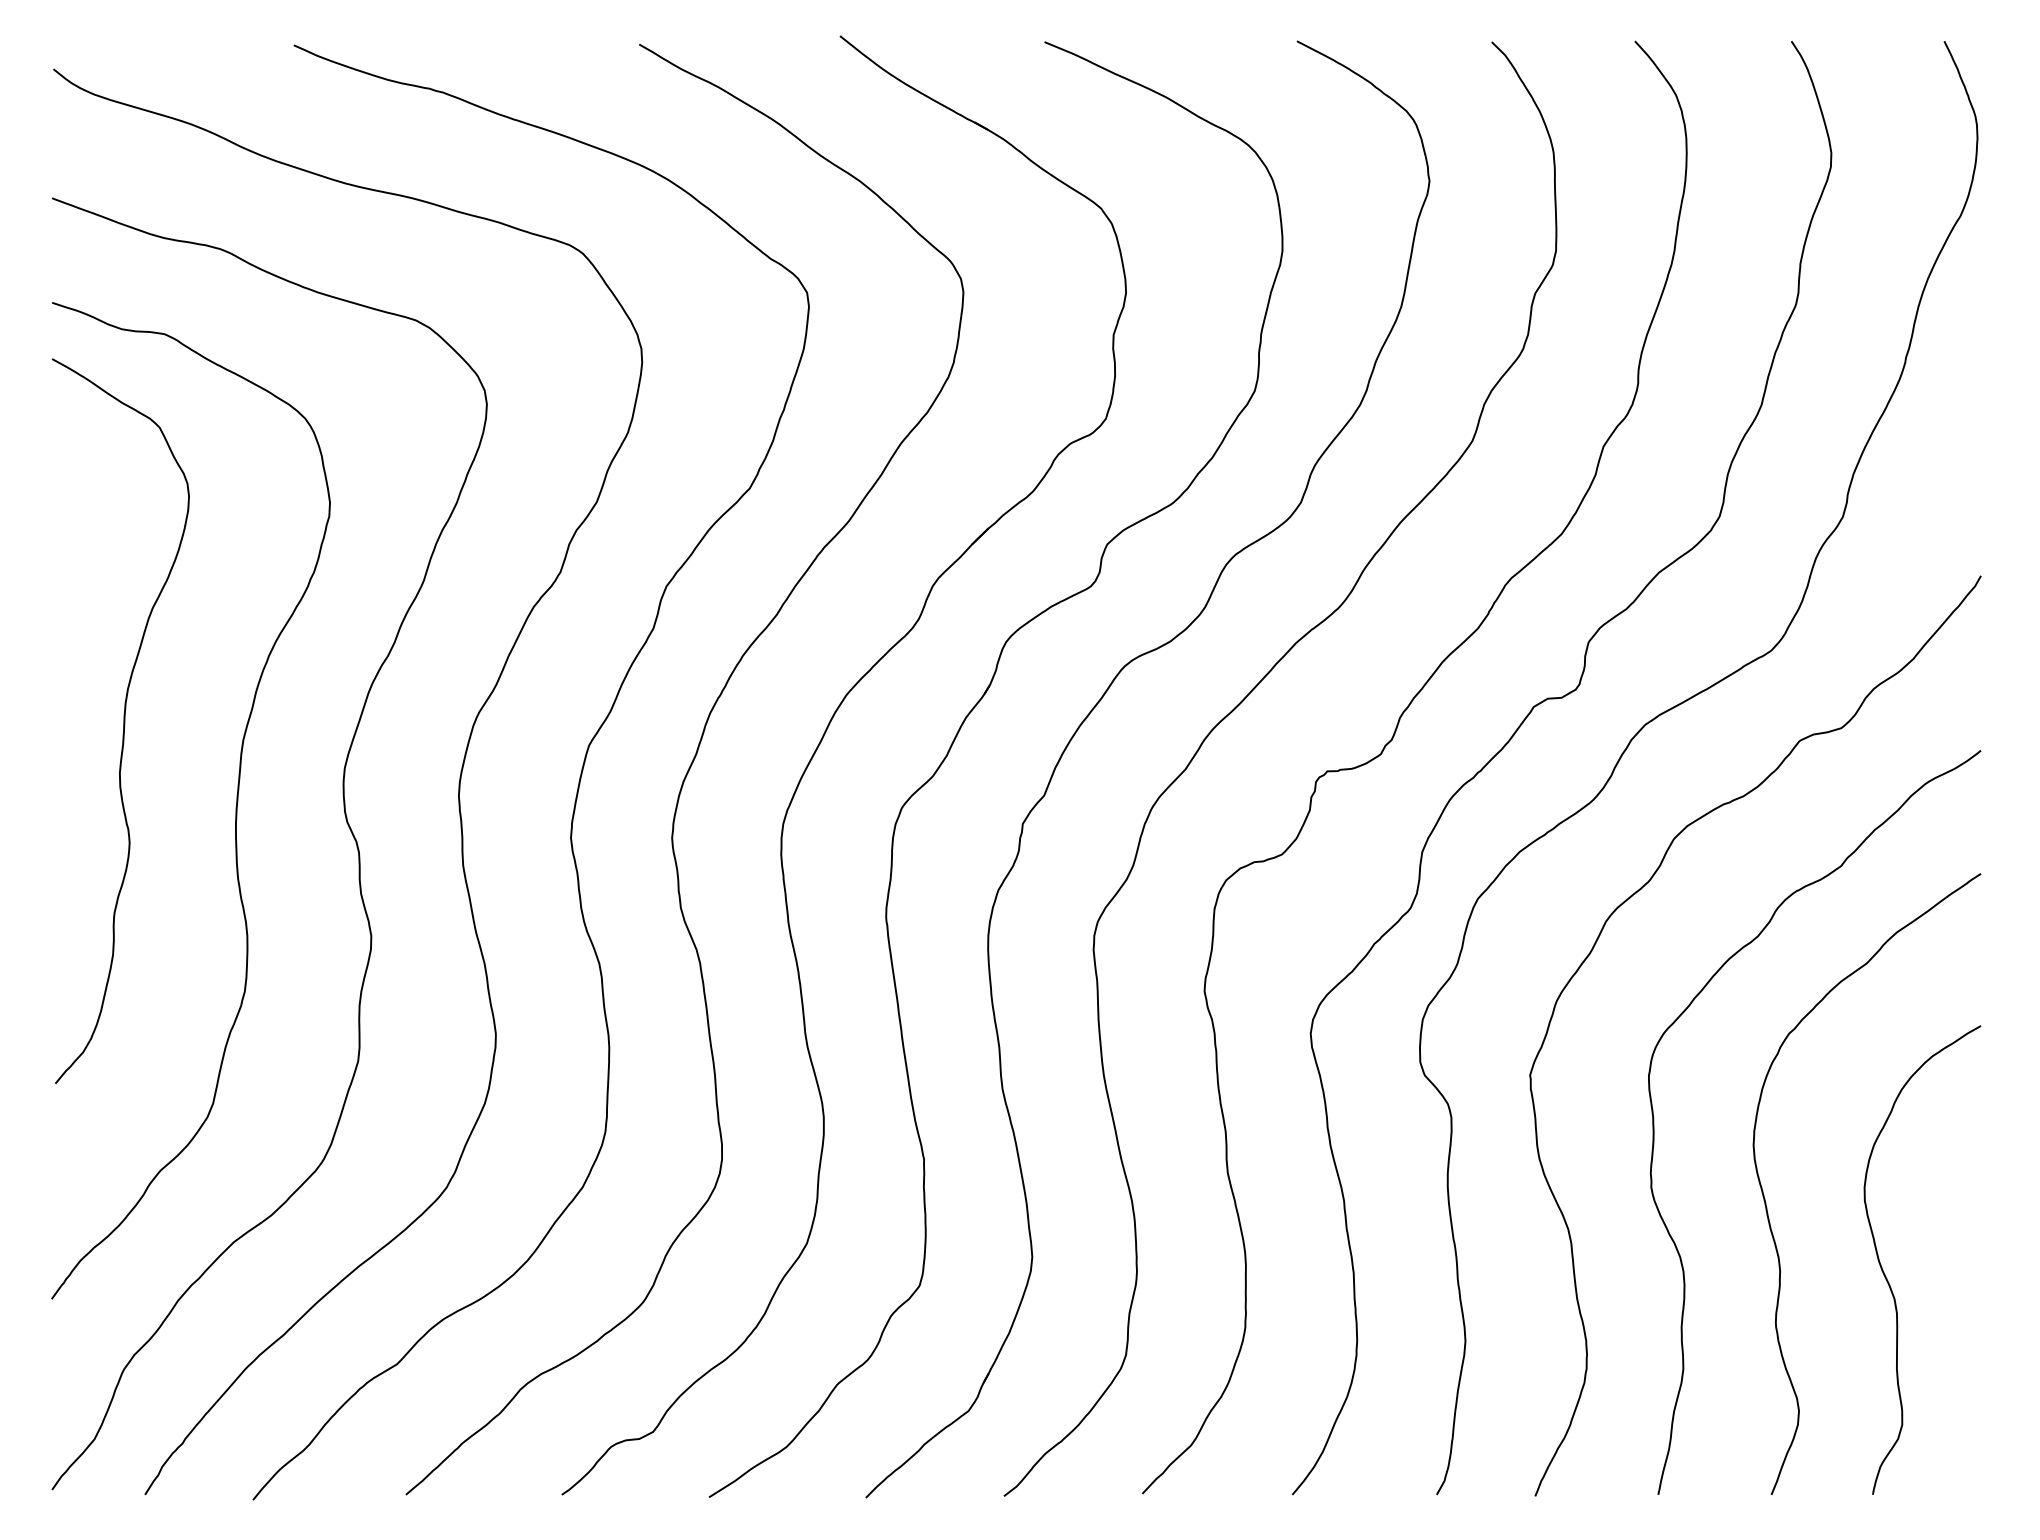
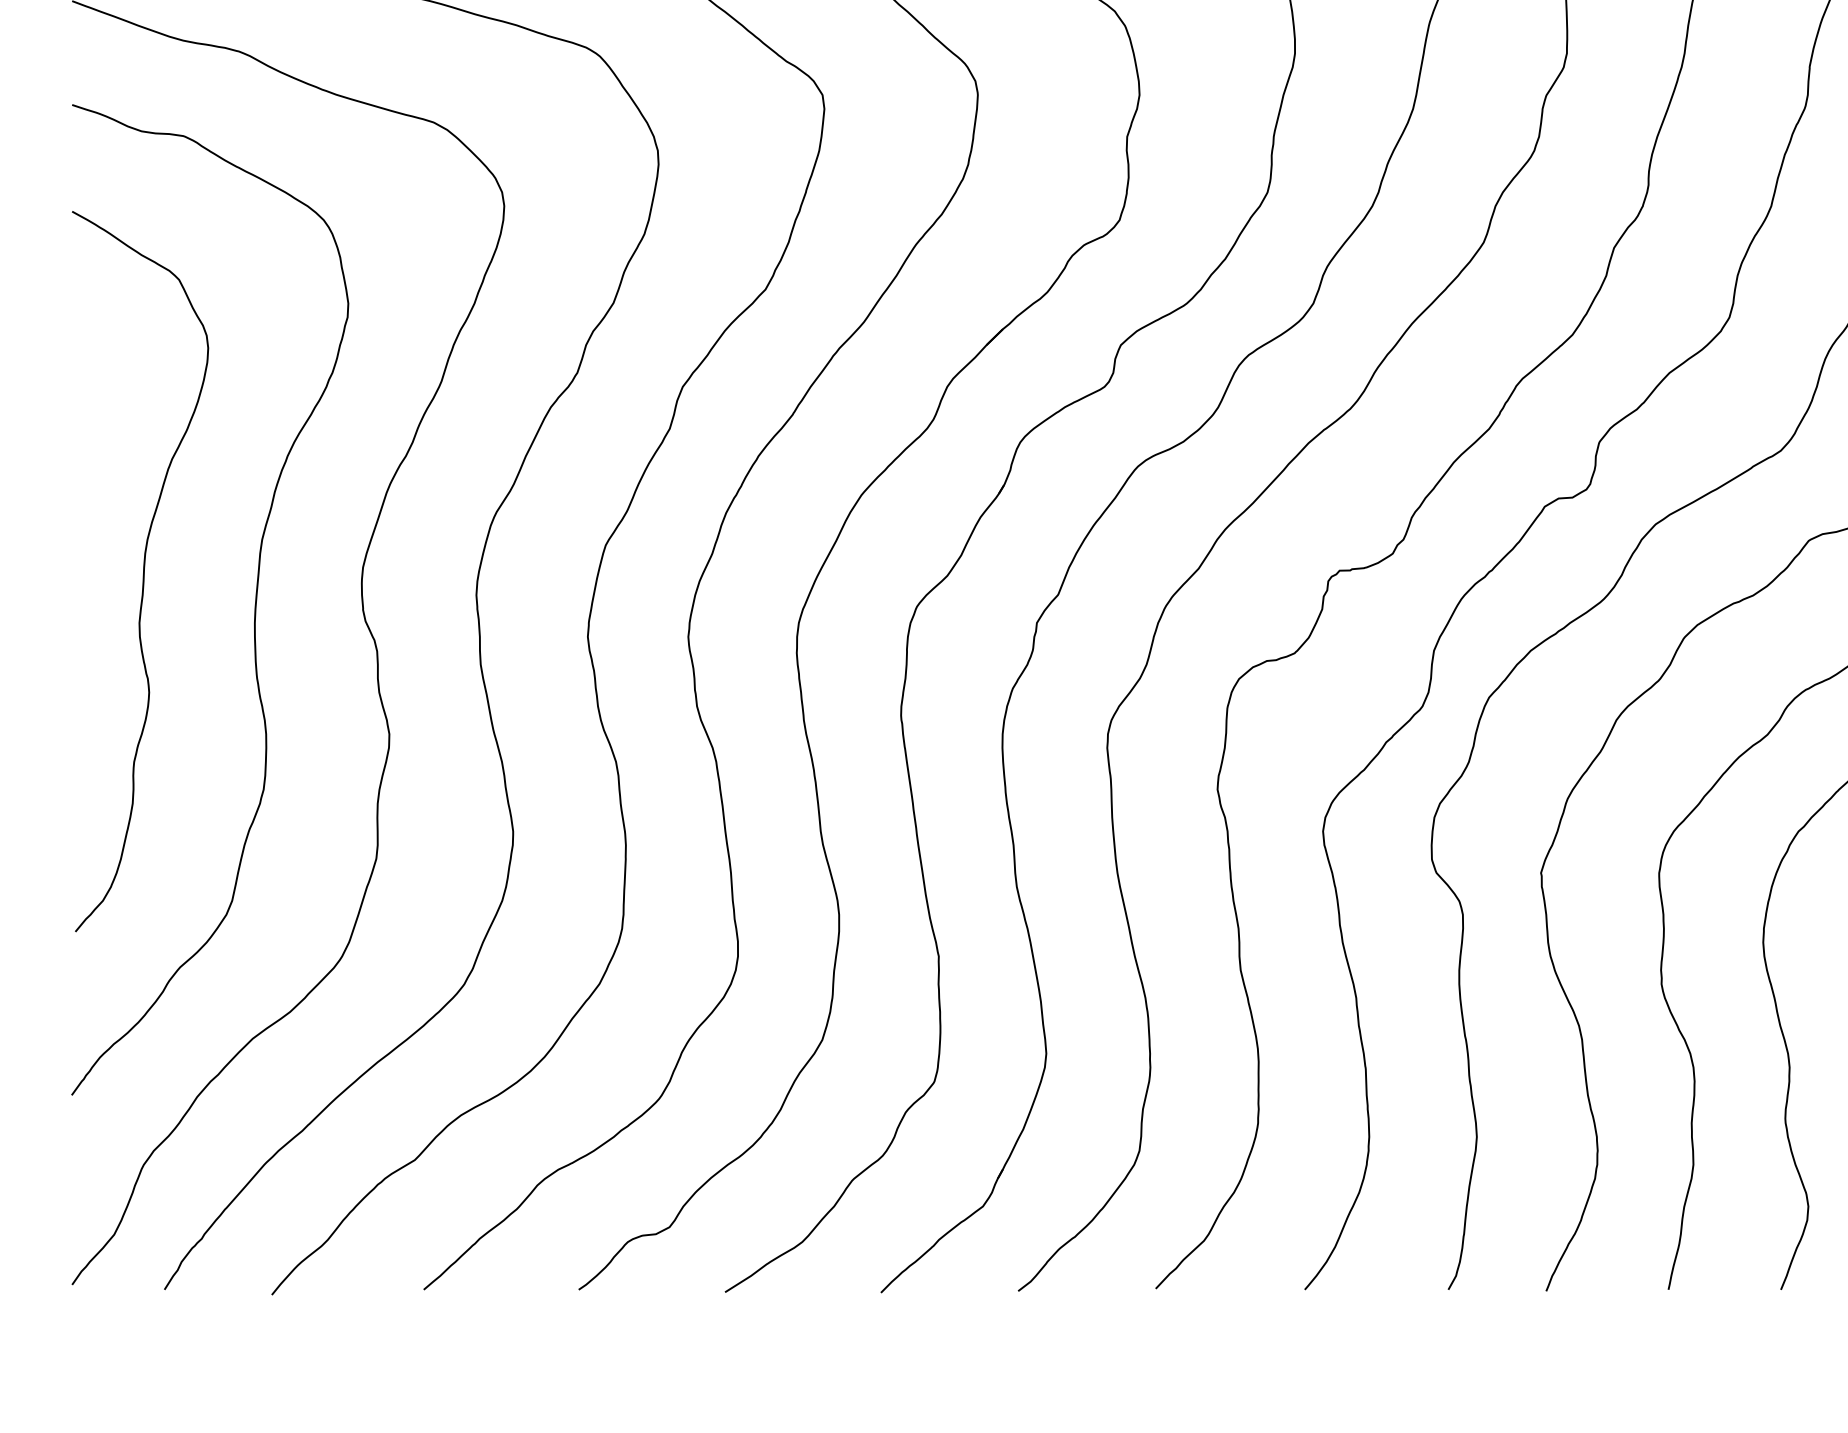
curve: (123, 720) -> (143, 570), moved

